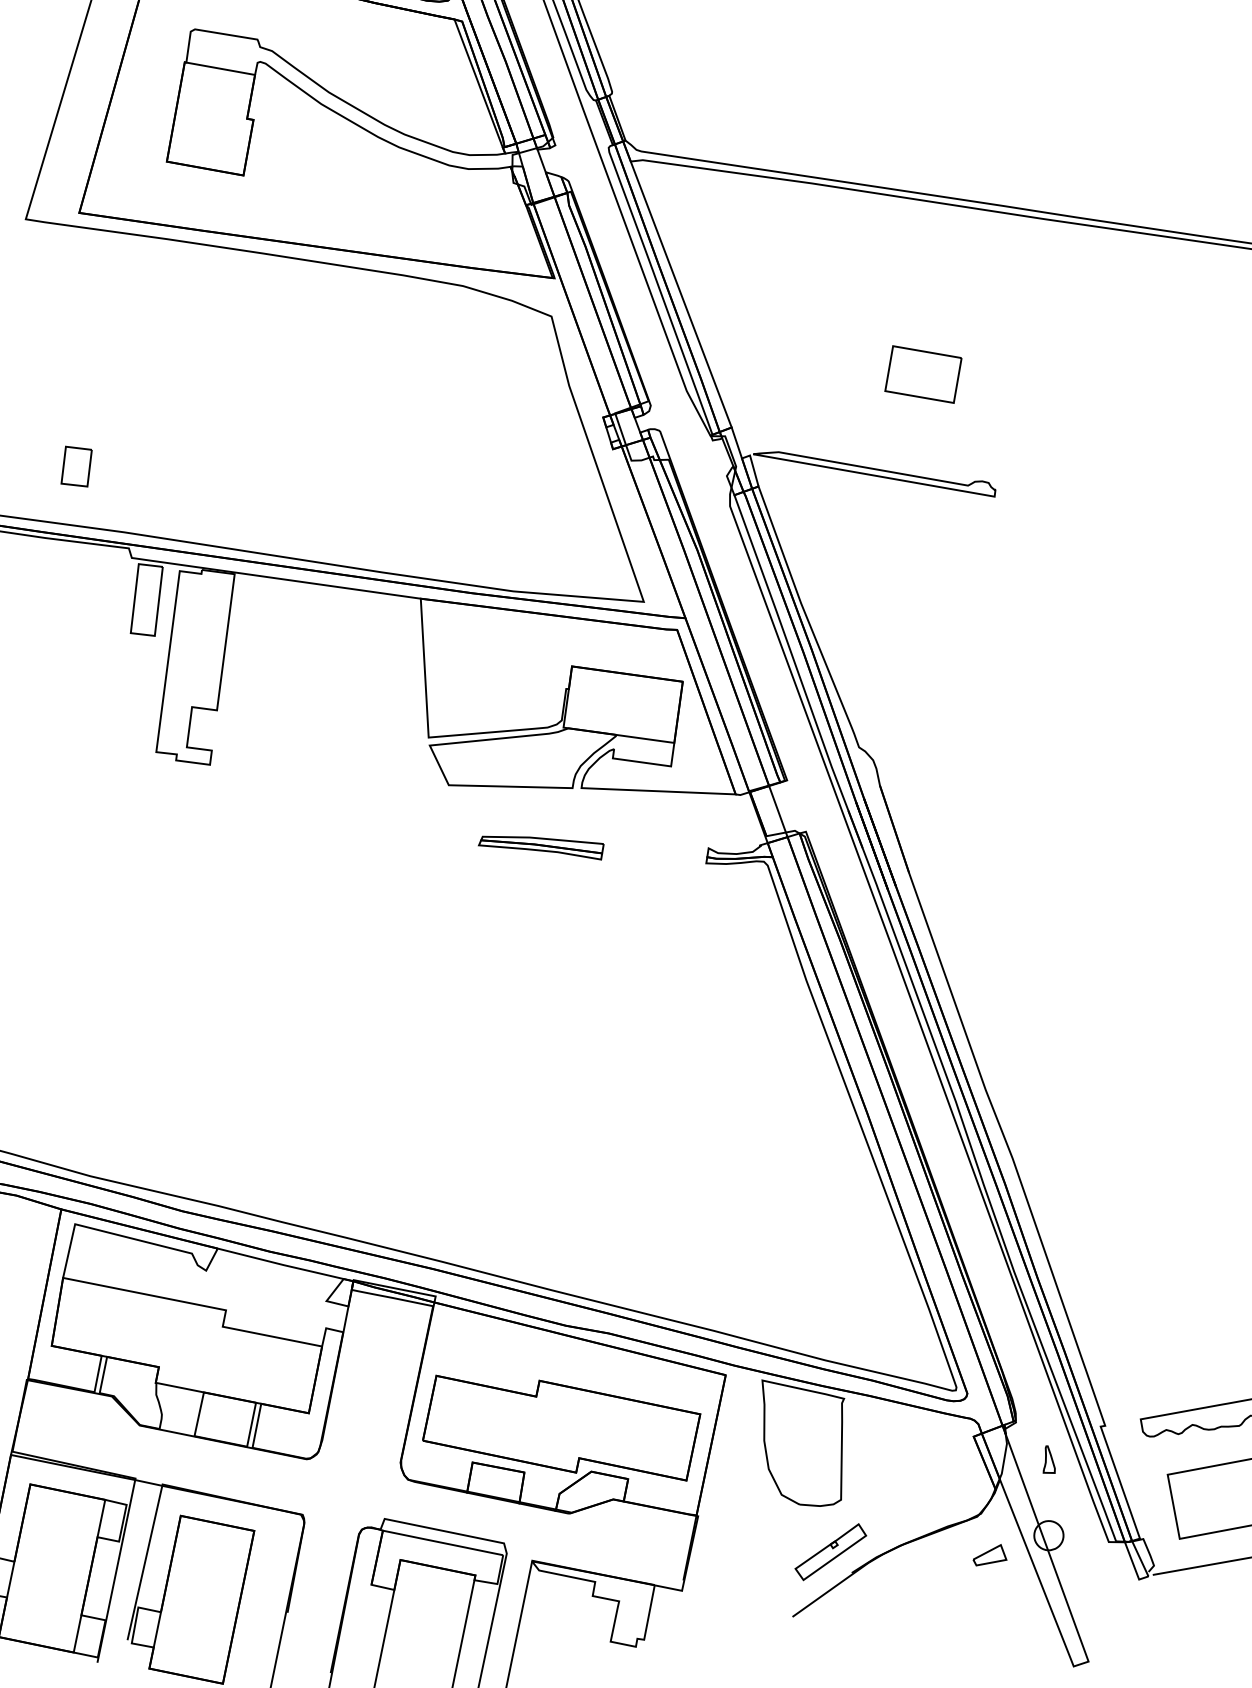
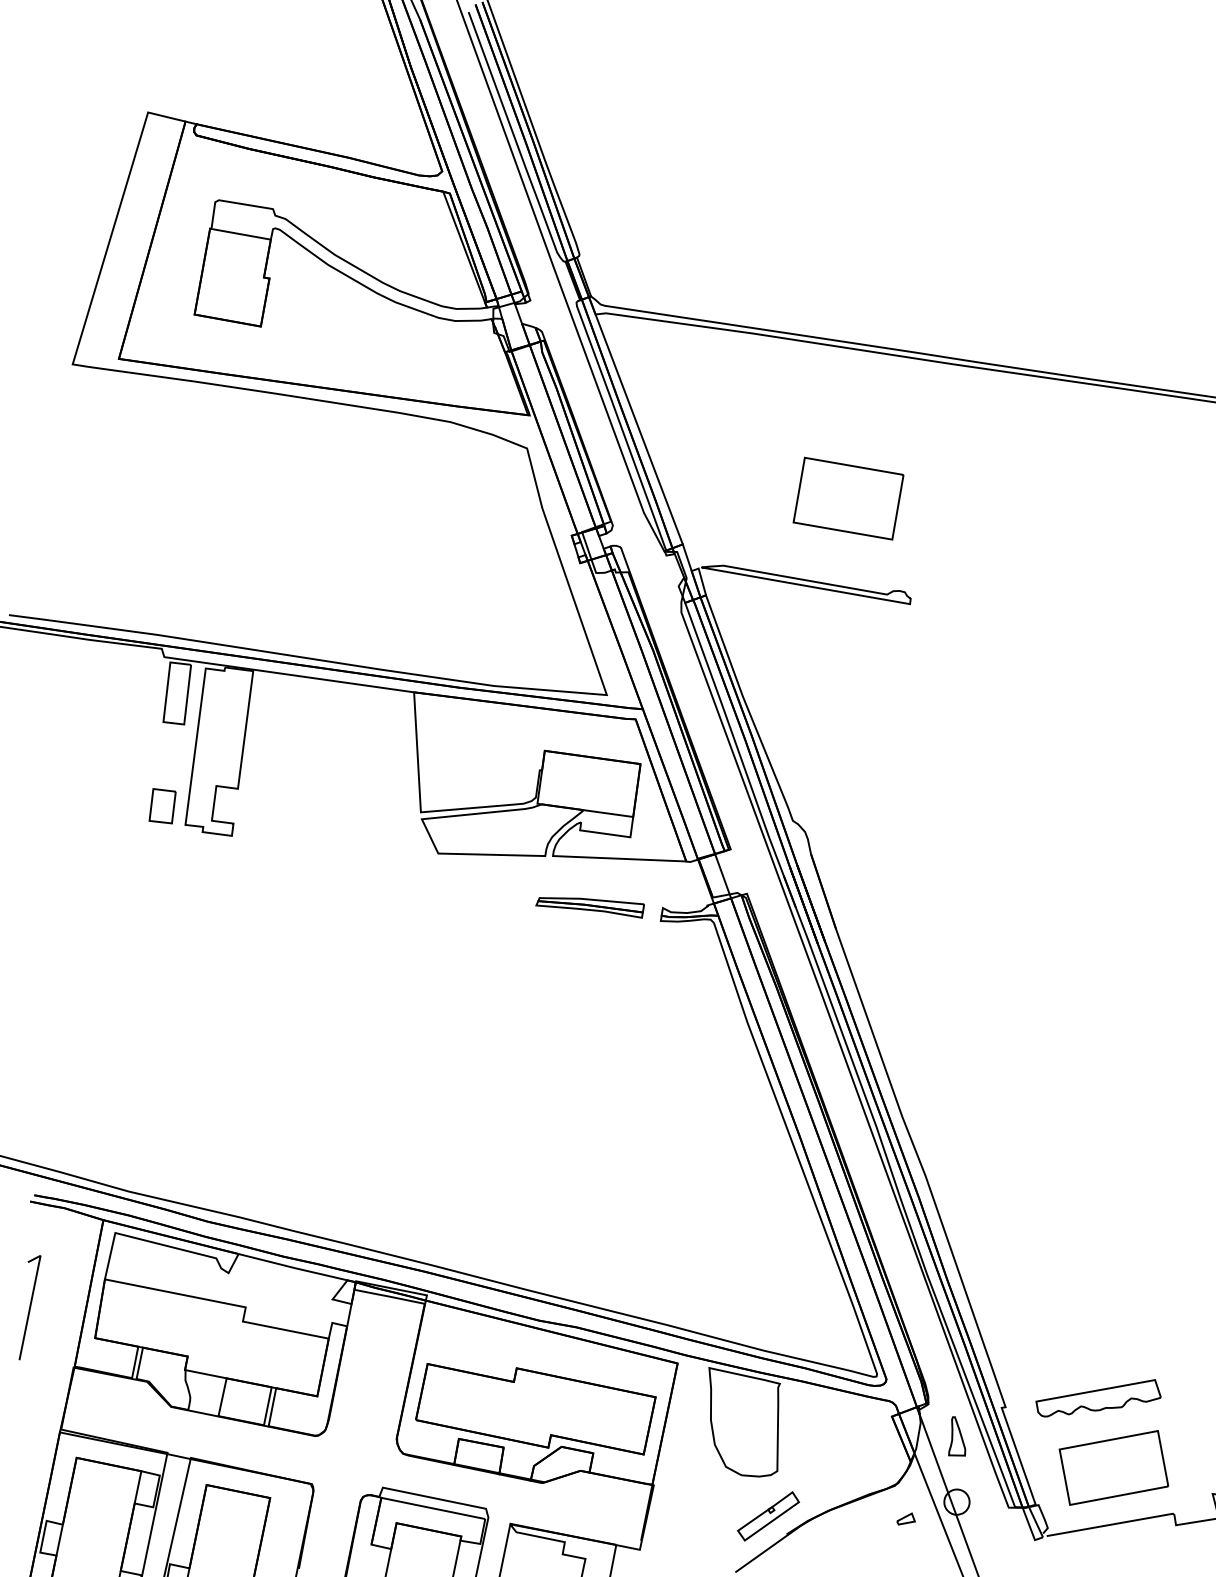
part: (923, 374) -> (848, 498), size x1.67
part: (76, 467) -> (162, 806), moved
part: (540, 847) -> (589, 907), moved
part: (1049, 1459) -> (957, 1436), size x1.67
part: (989, 1554) -> (905, 1518), size x0.62

